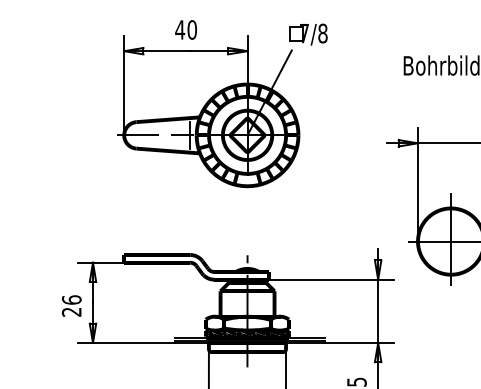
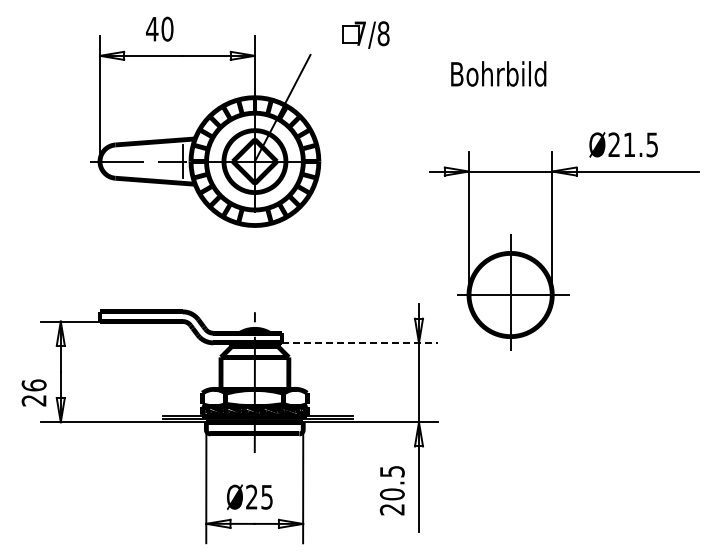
text: (185, 29) -> (159, 28), moved
part: (308, 34) -> (365, 34), moved
line: (331, 279) -> (360, 342), solid -> dashed
text: (71, 305) -> (33, 392), moved

